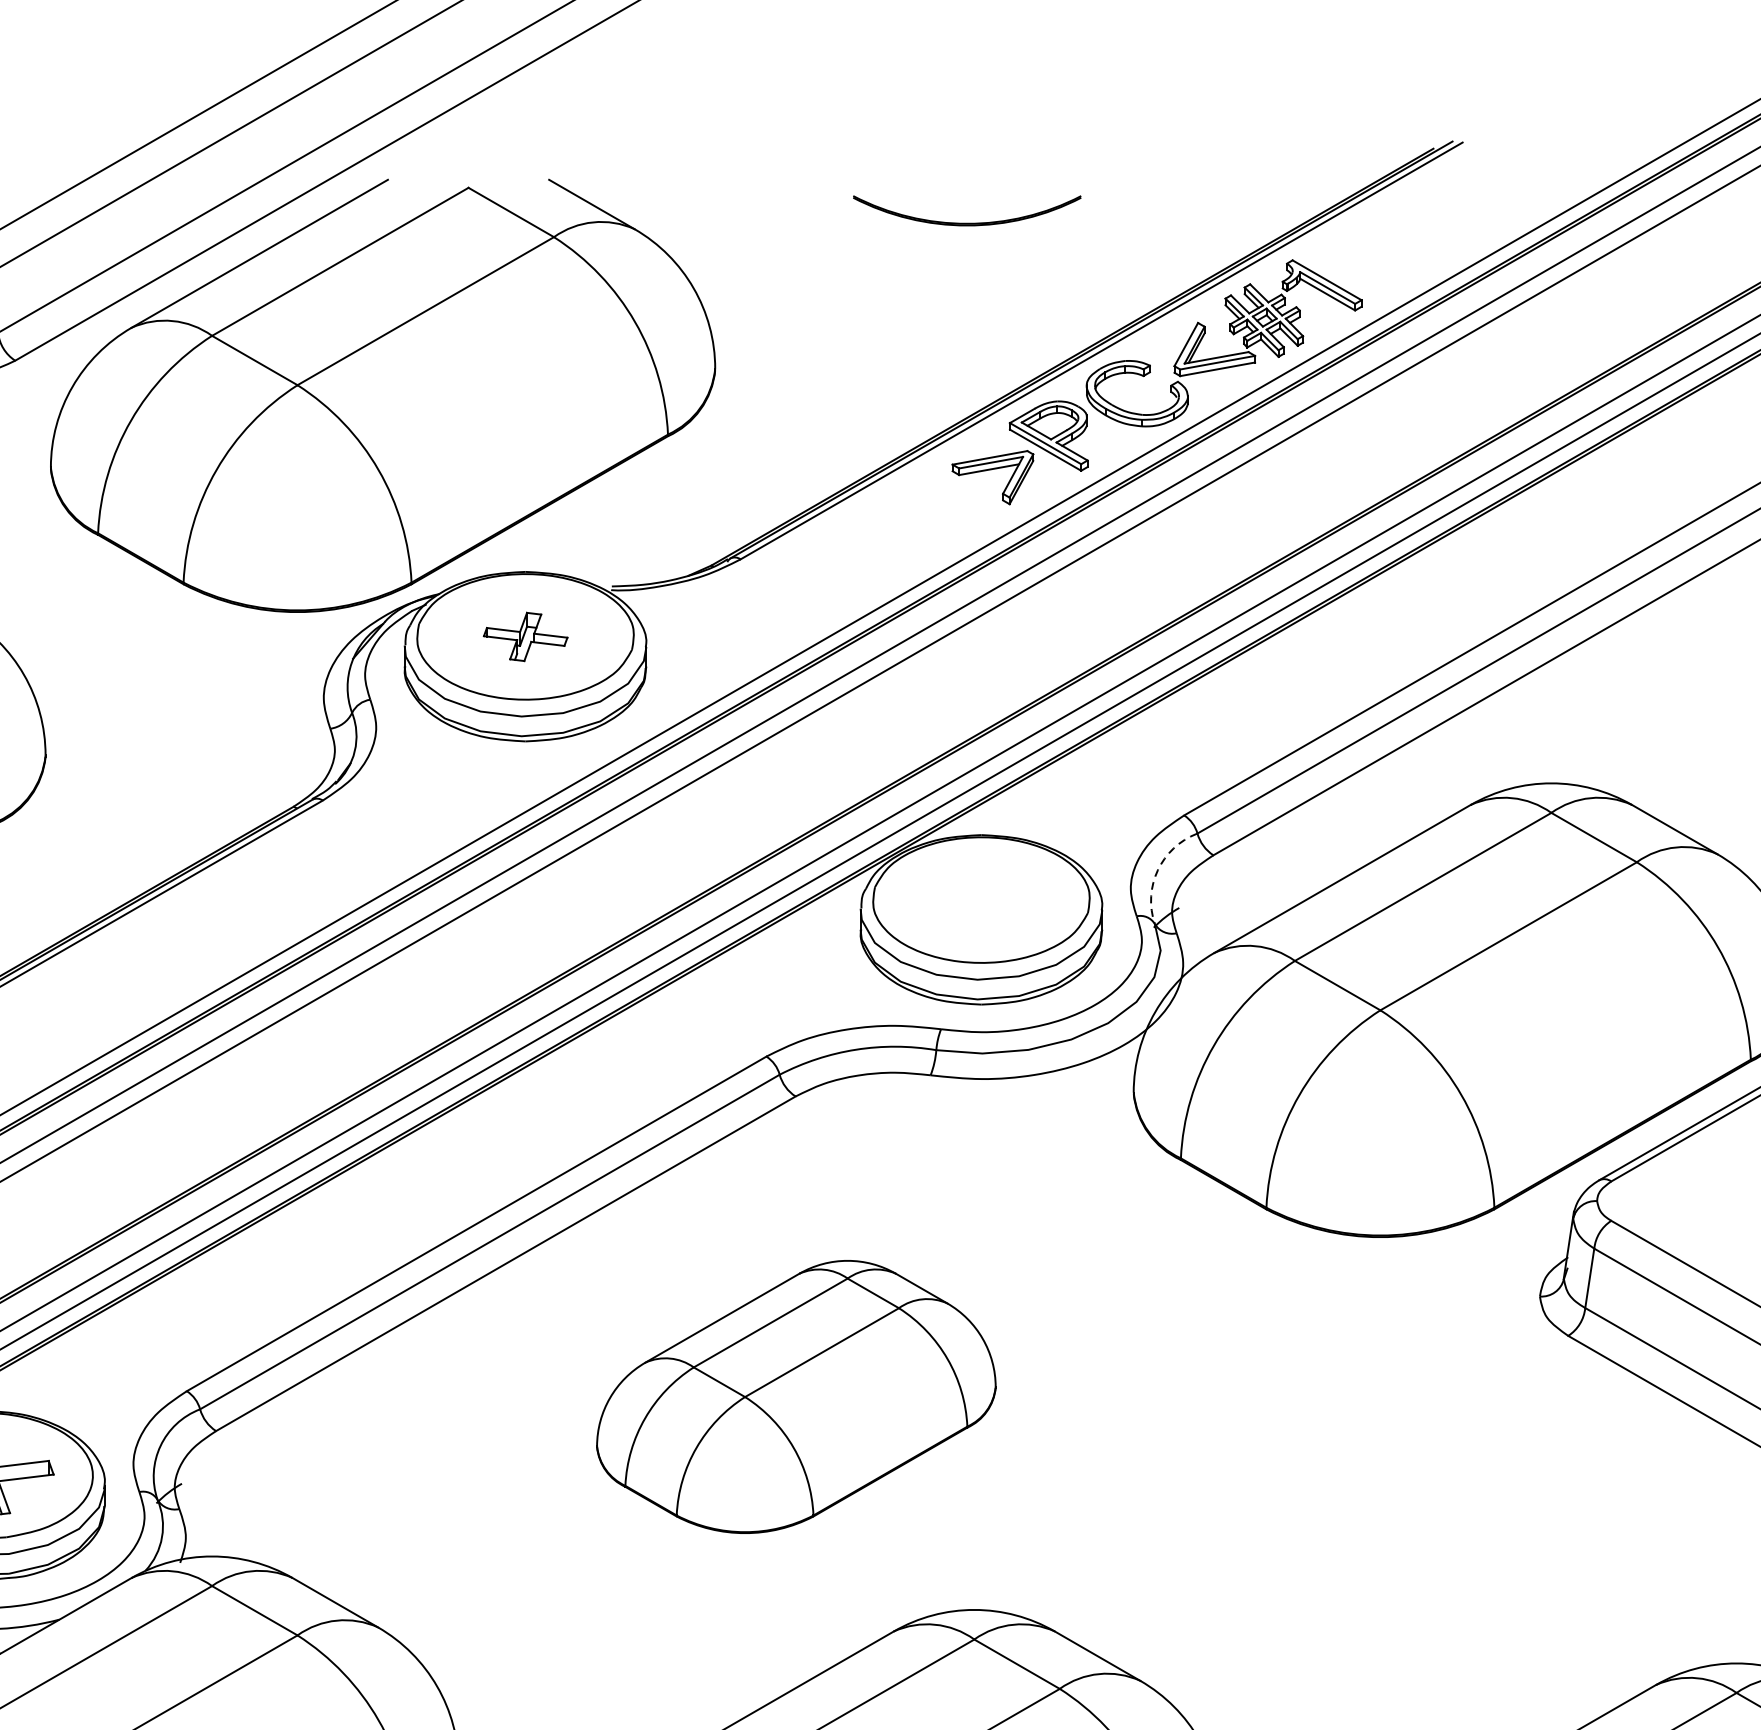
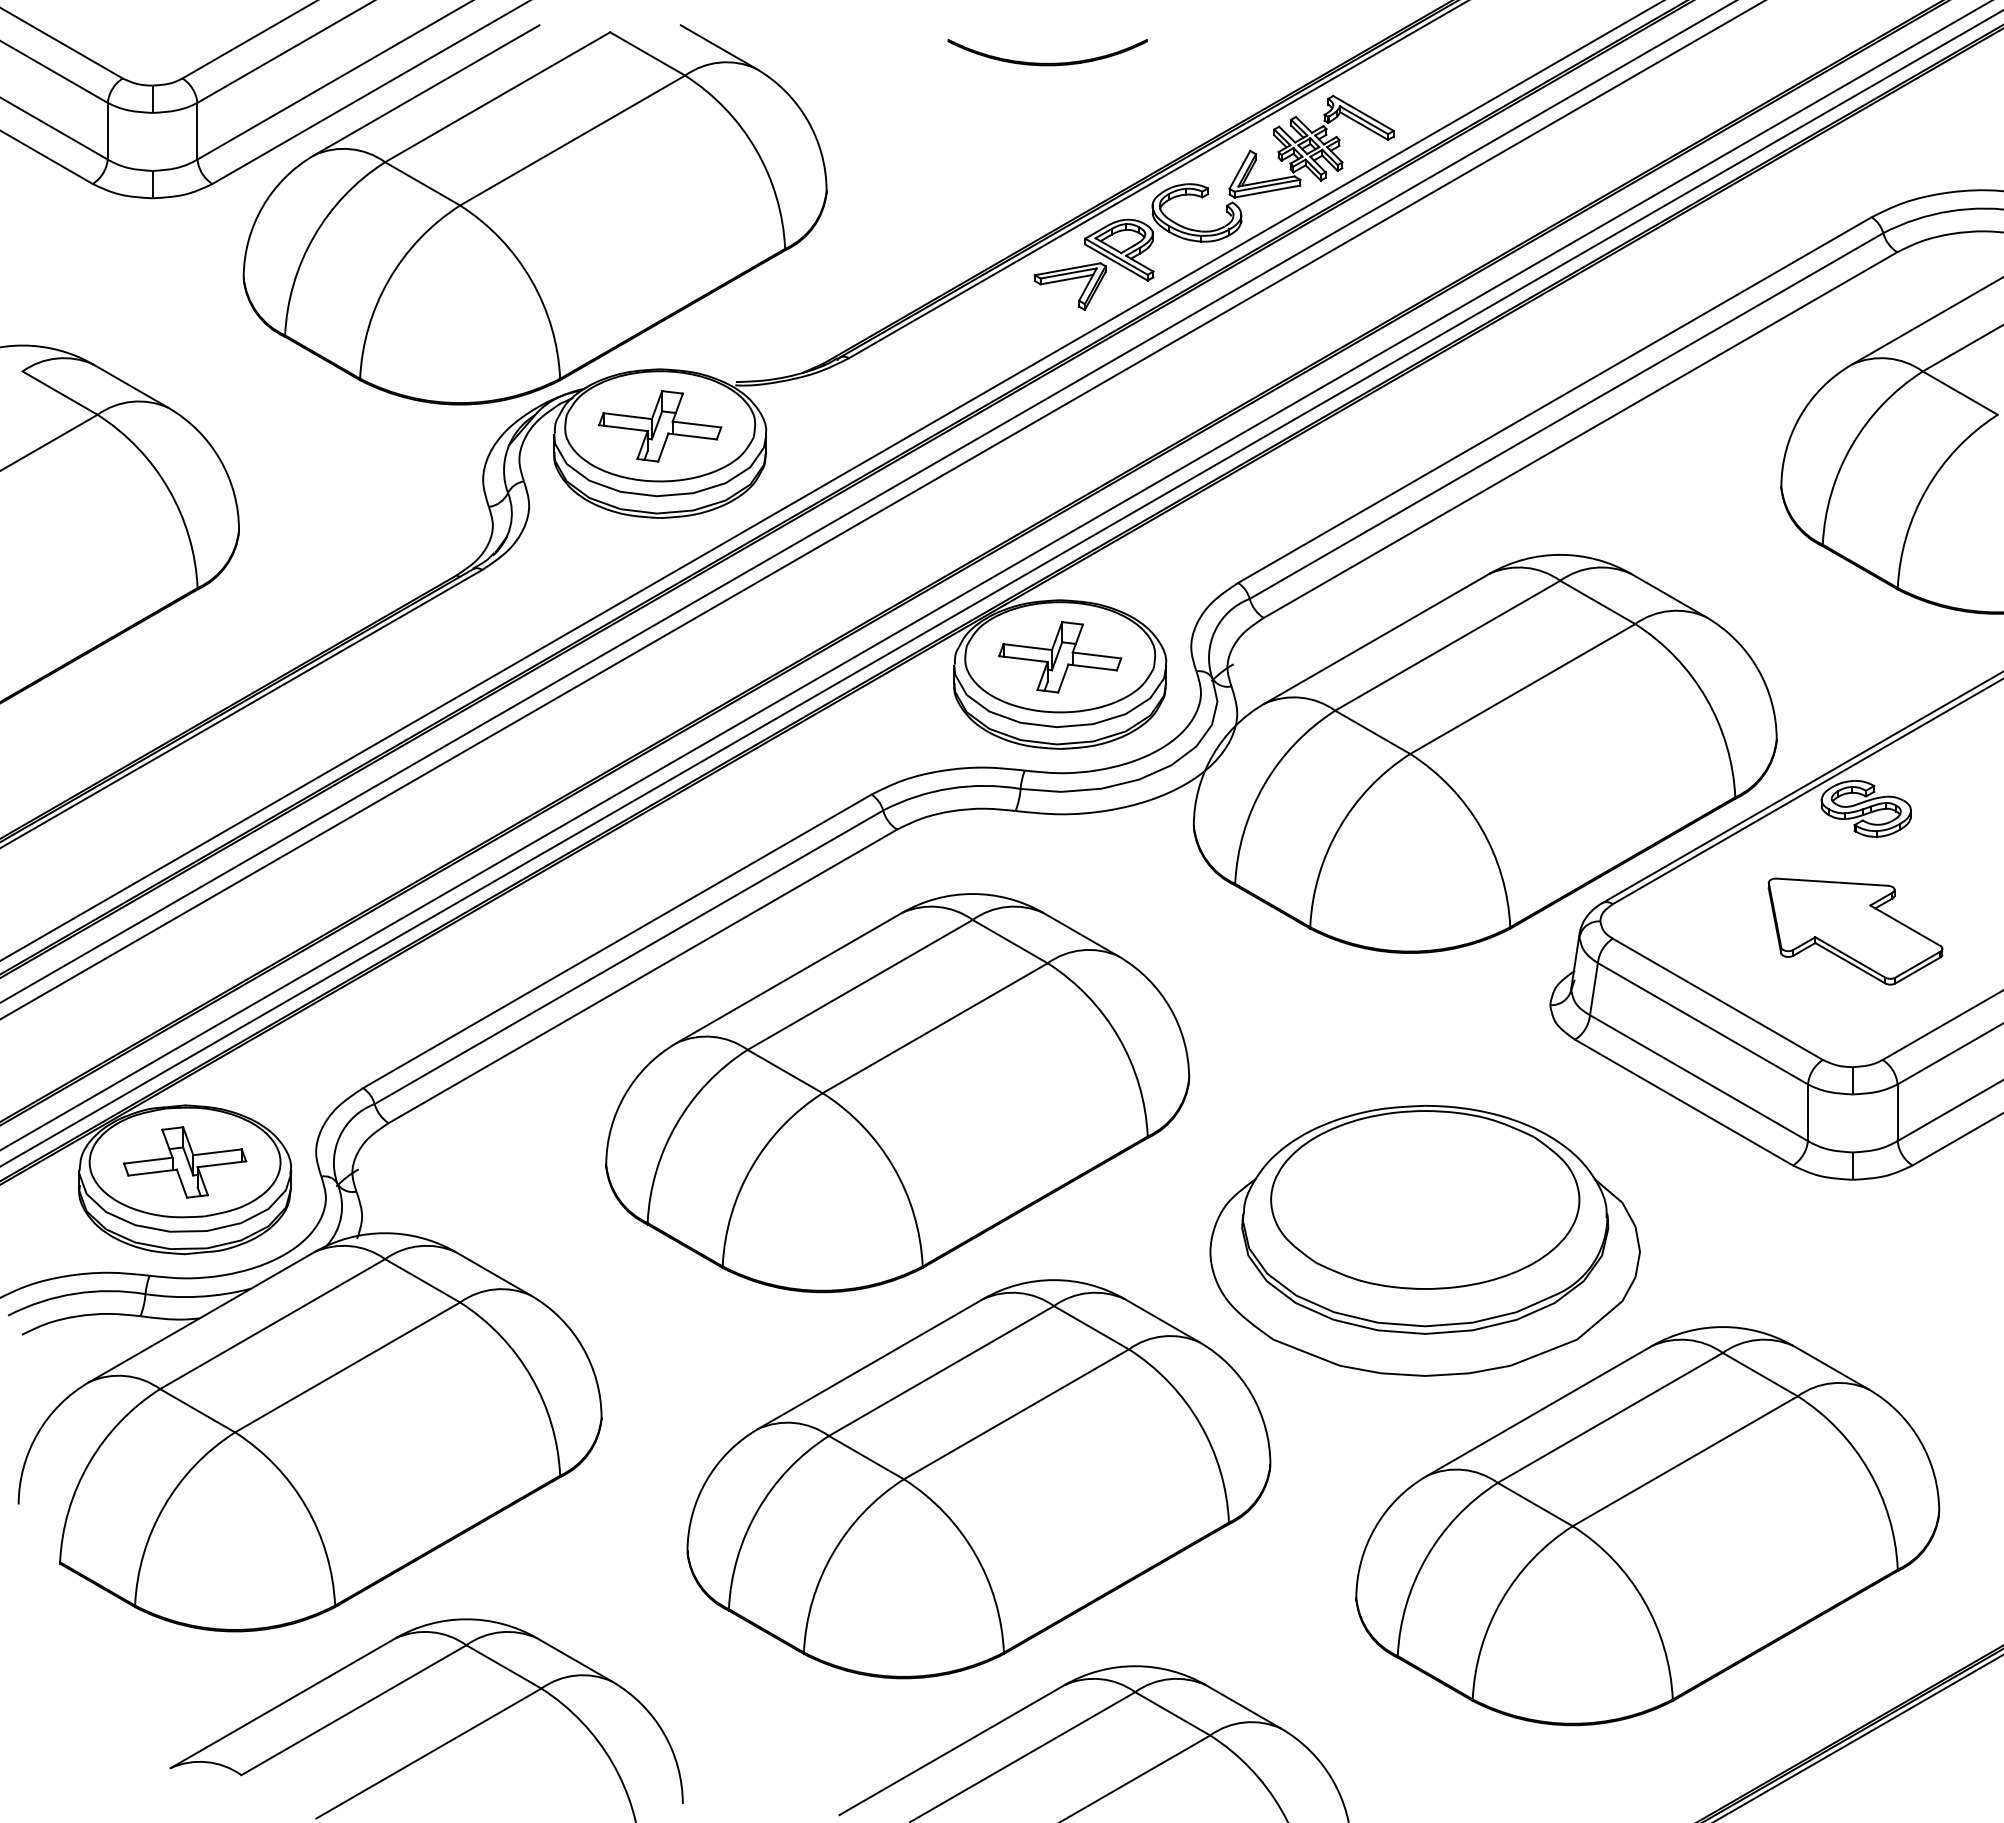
part: (525, 637) -> (660, 426), size x1.67
arc: (1158, 870) -> (1215, 631), dashed -> solid
part: (981, 900) -> (1060, 657), added
part: (796, 1397) -> (897, 1093), size x1.67
part: (1396, 1564) -> (1424, 1240), added

